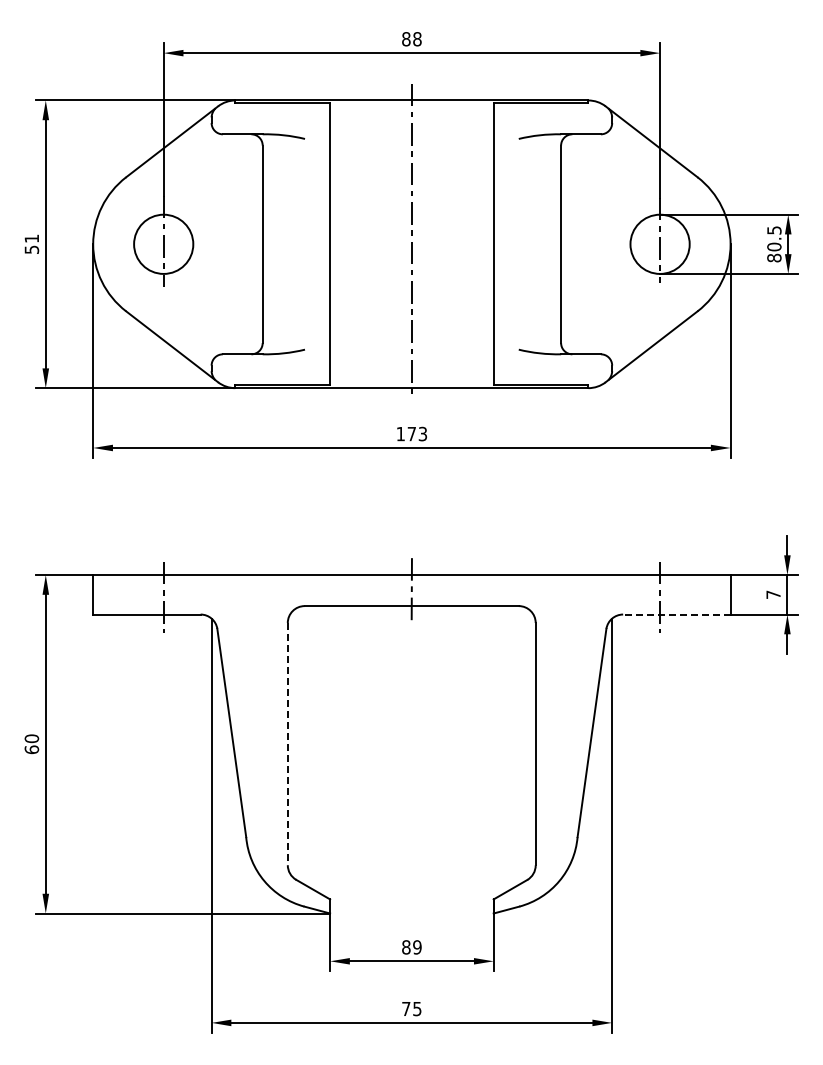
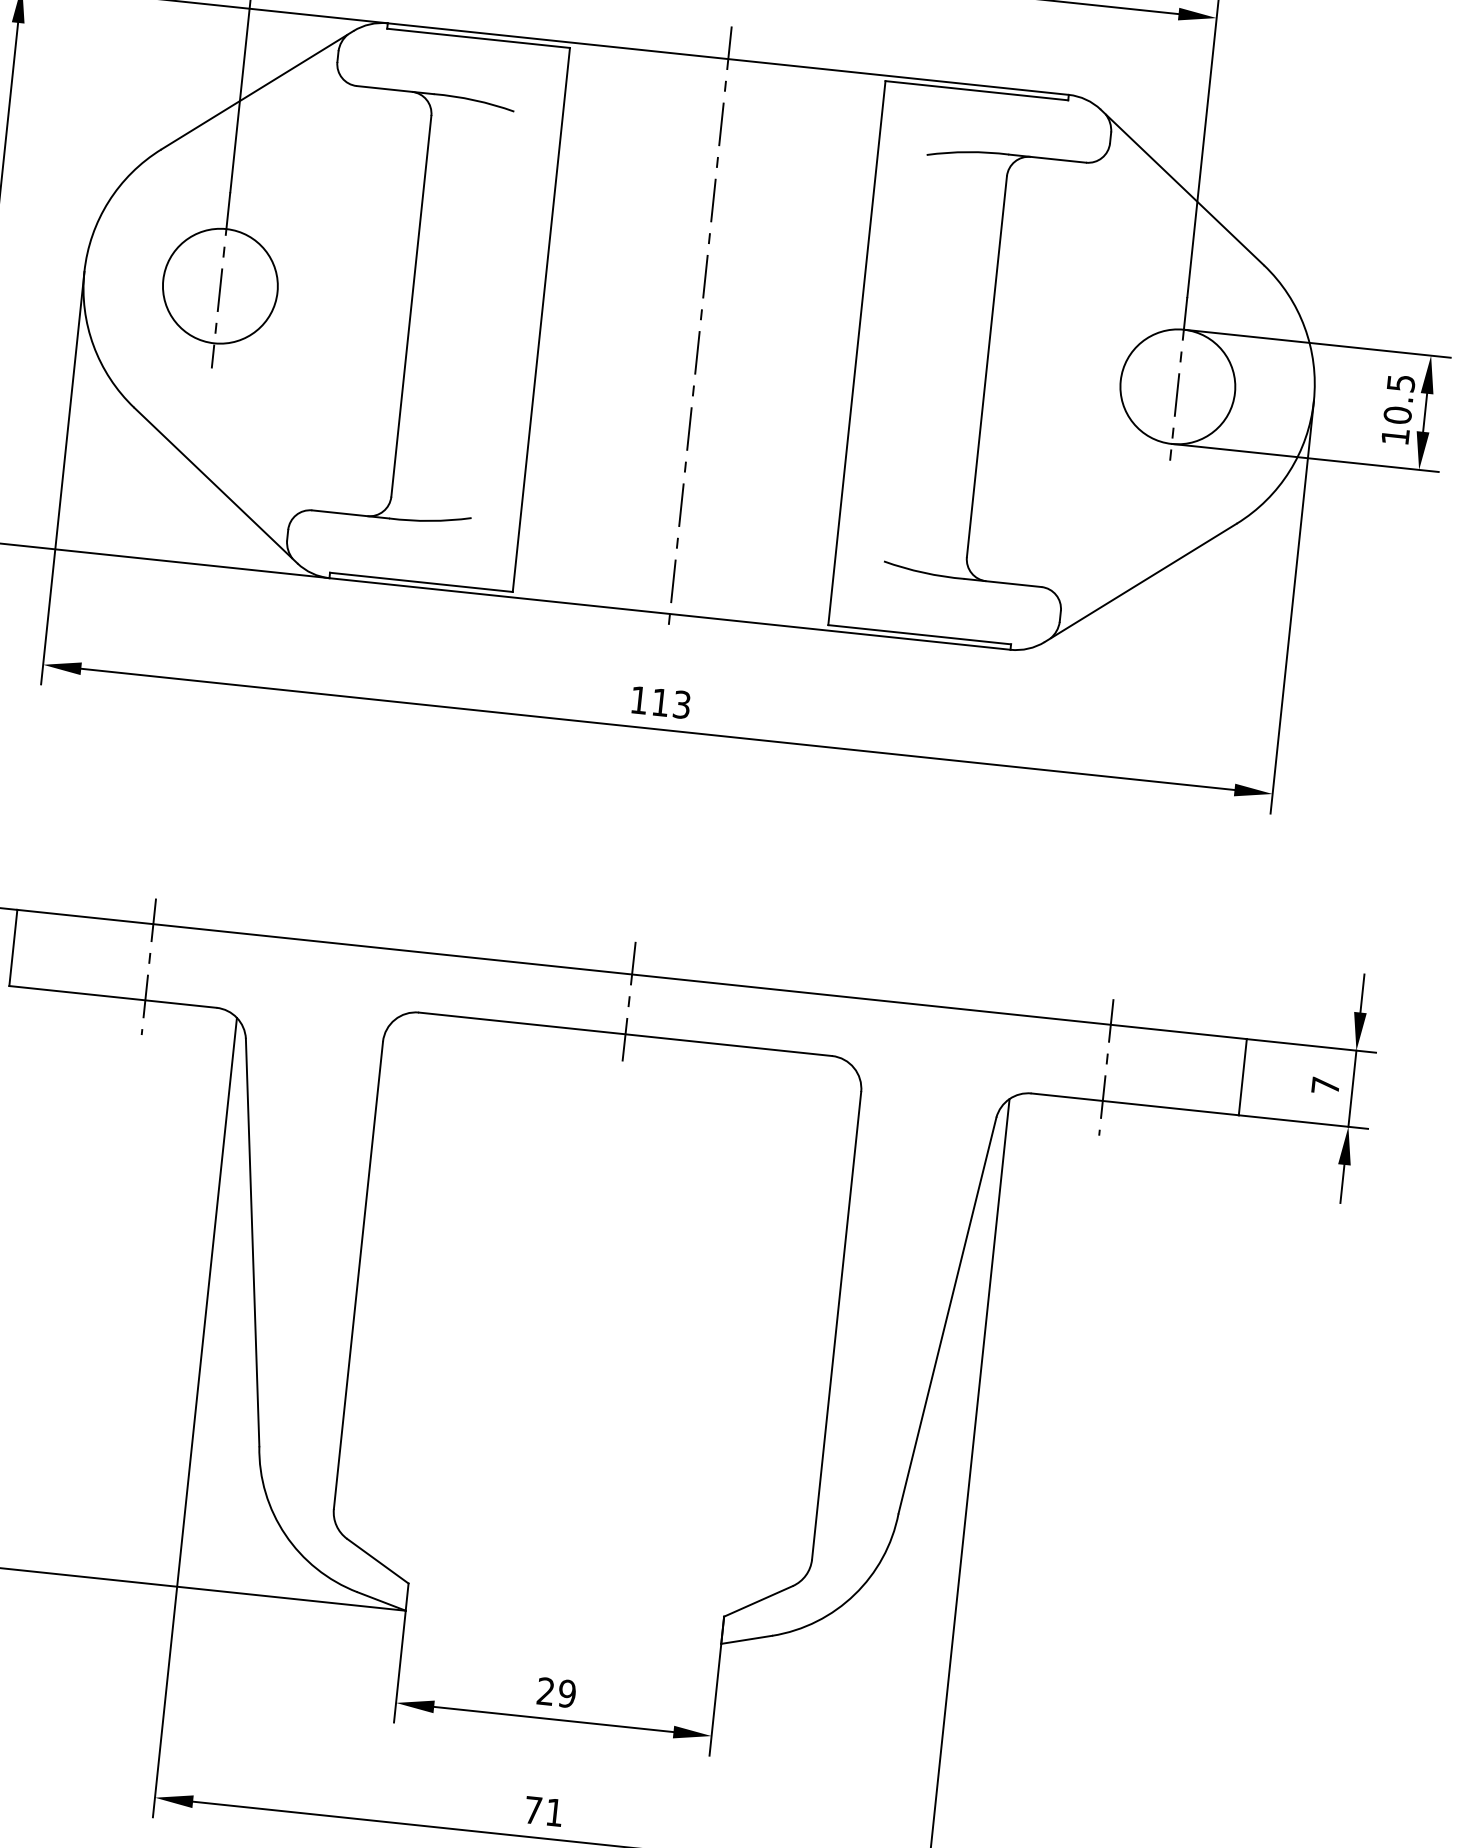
text: (774, 257) -> (1395, 435), 80.5 -> 10.5
text: (411, 434) -> (659, 703), 173 -> 113
line: (676, 614) -> (1134, 1104), dashed -> solid
line: (287, 744) -> (357, 1276), dashed -> solid
text: (406, 947) -> (546, 1691), 89 -> 29
text: (417, 1009) -> (554, 1813), 75 -> 71

